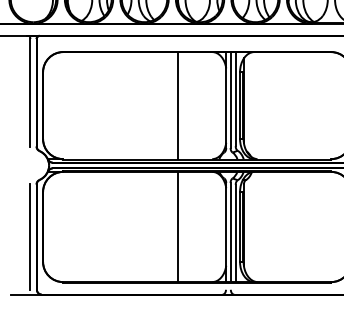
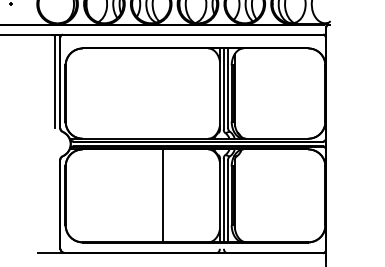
line: (178, 105) -> (179, 93), removed
line: (178, 226) -> (163, 195), moved
line: (30, 237) -> (55, 204), removed

